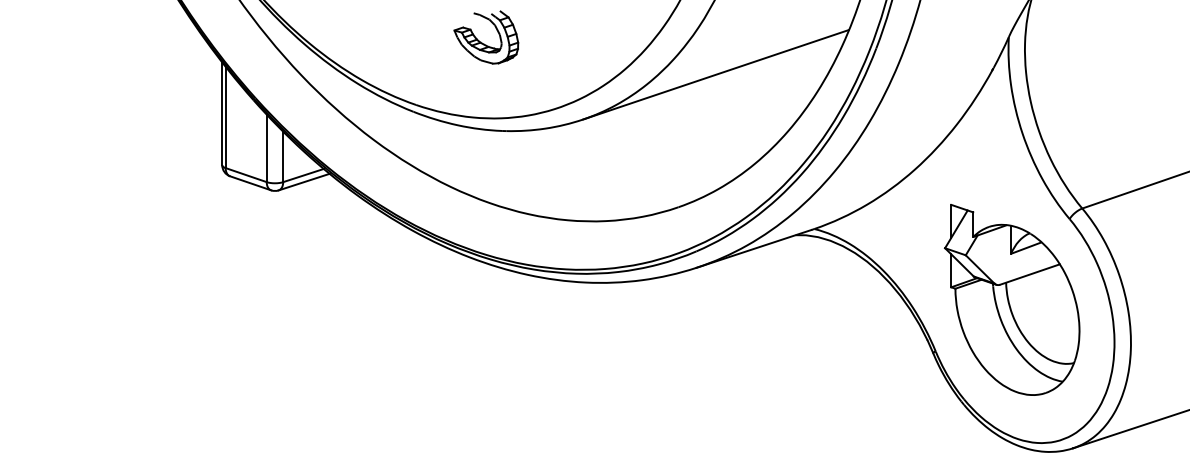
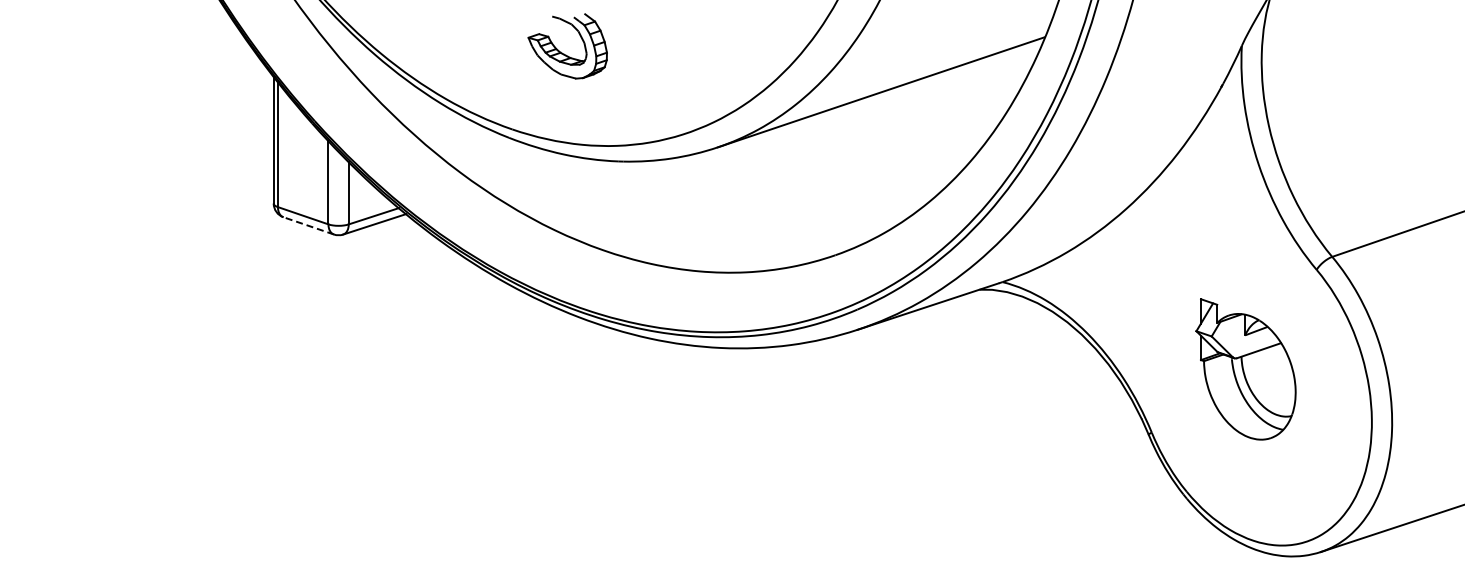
part: (483, 43) -> (564, 53), moved
line: (250, 183) -> (308, 225), solid -> dashed
part: (1011, 300) -> (1245, 369), size x0.6

